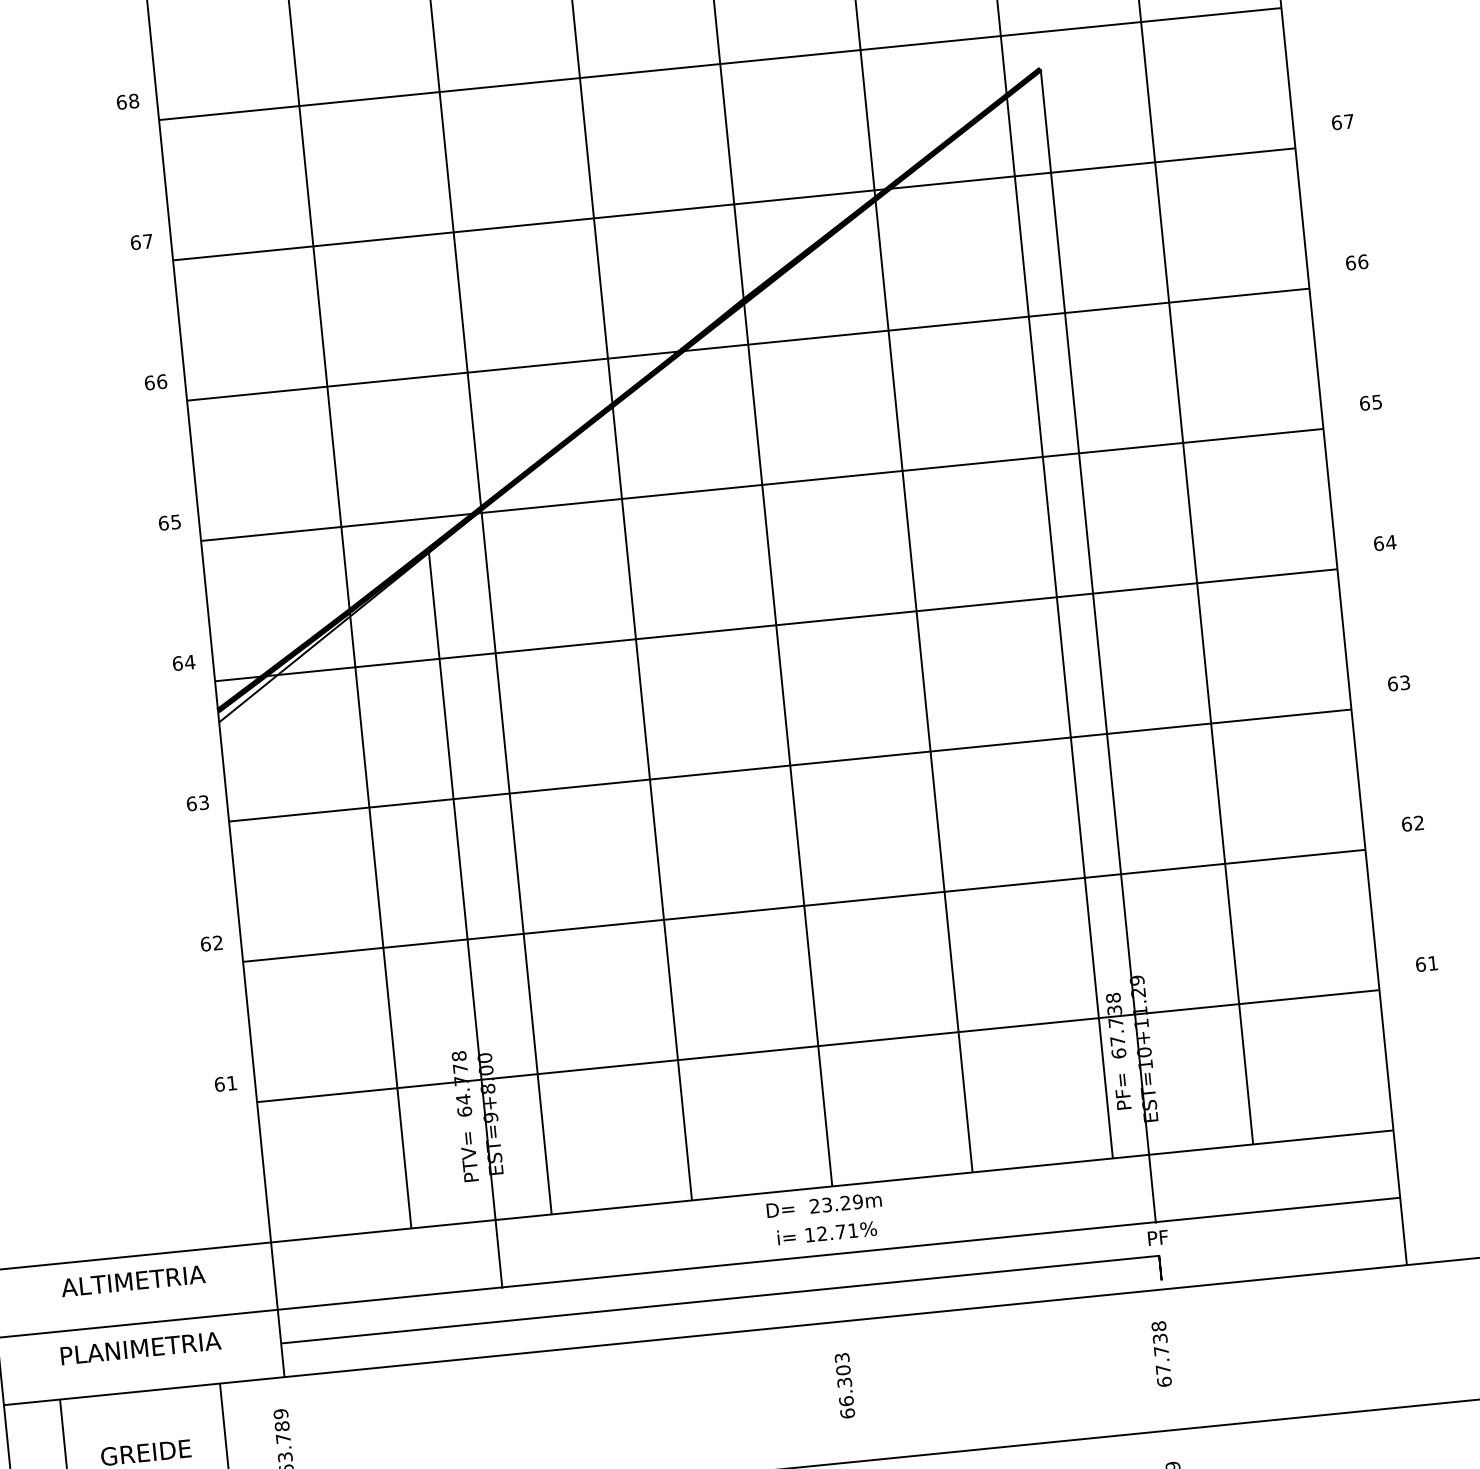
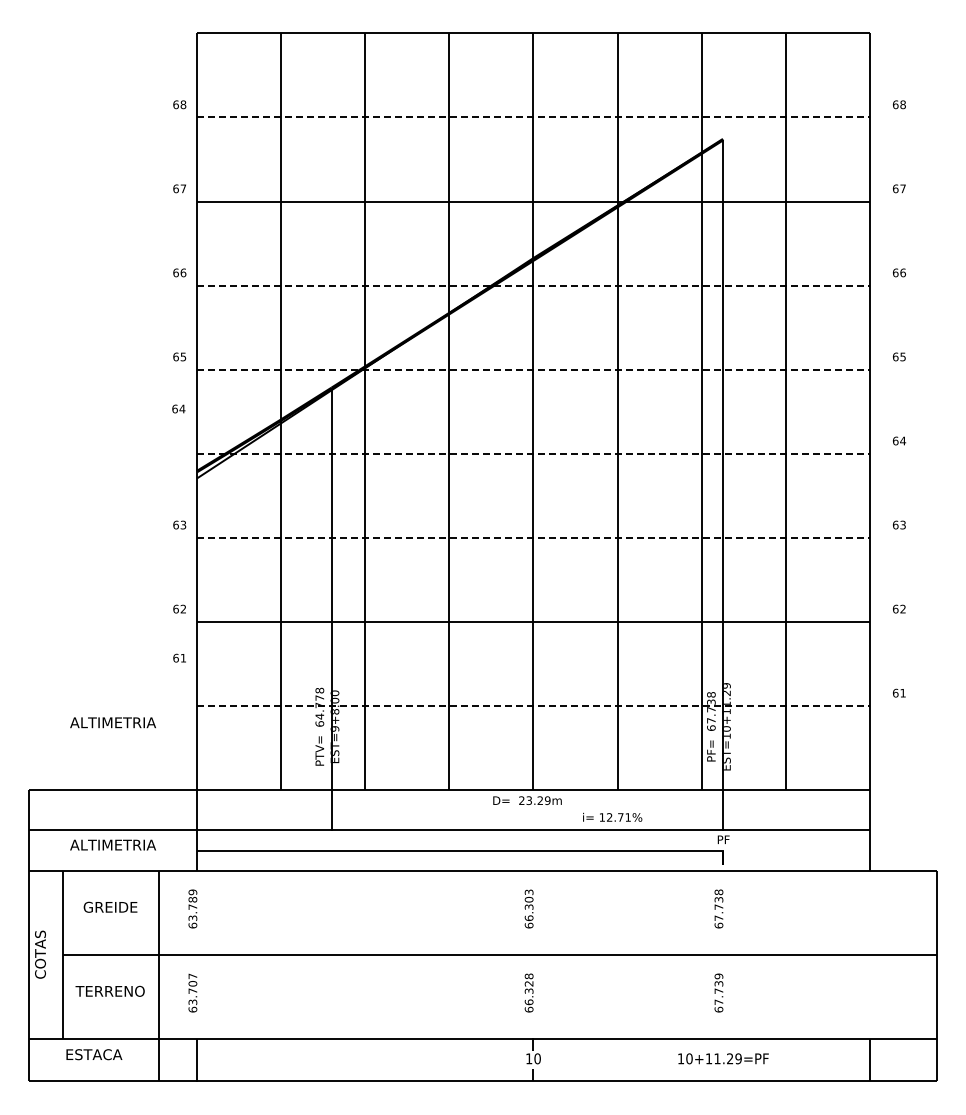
line: (720, 64) -> (533, 117), solid -> dashed
line: (748, 344) -> (533, 285), solid -> dashed
line: (762, 484) -> (533, 369), solid -> dashed
line: (776, 624) -> (533, 453), solid -> dashed
text: (183, 662) -> (178, 408), moved
line: (790, 765) -> (533, 537), solid -> dashed
line: (818, 1045) -> (533, 705), solid -> dashed
text: (225, 1082) -> (179, 657), moved
text: (826, 1231) -> (612, 816), moved
text: (132, 1280) -> (112, 722), moved
text: (140, 1347) -> (113, 844), PLANIMETRIA -> ALTIMETRIA

